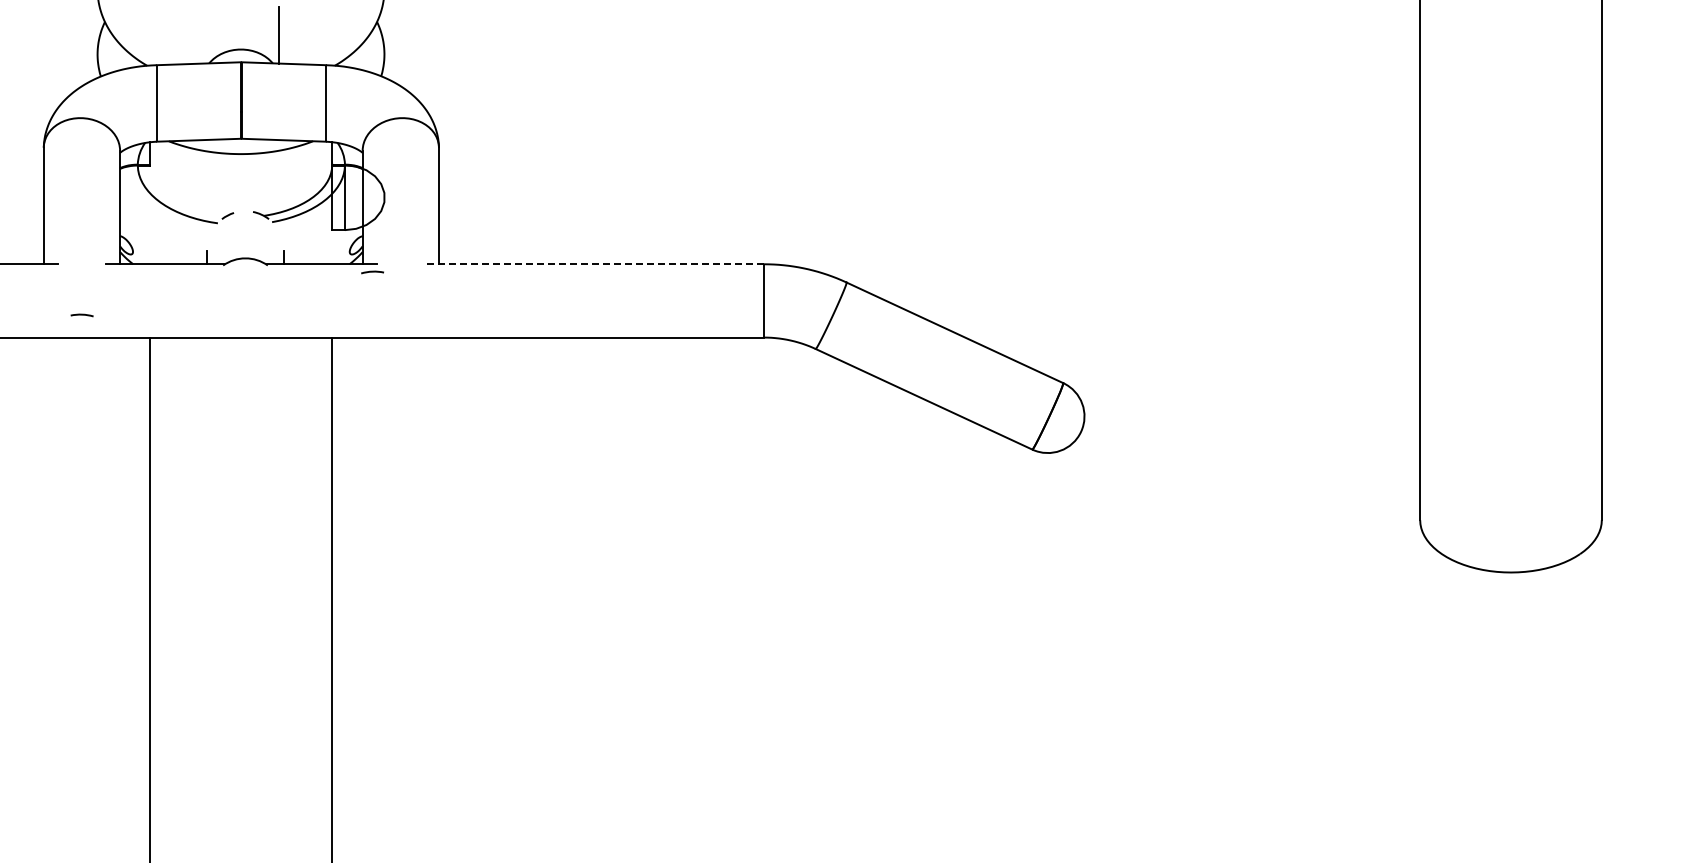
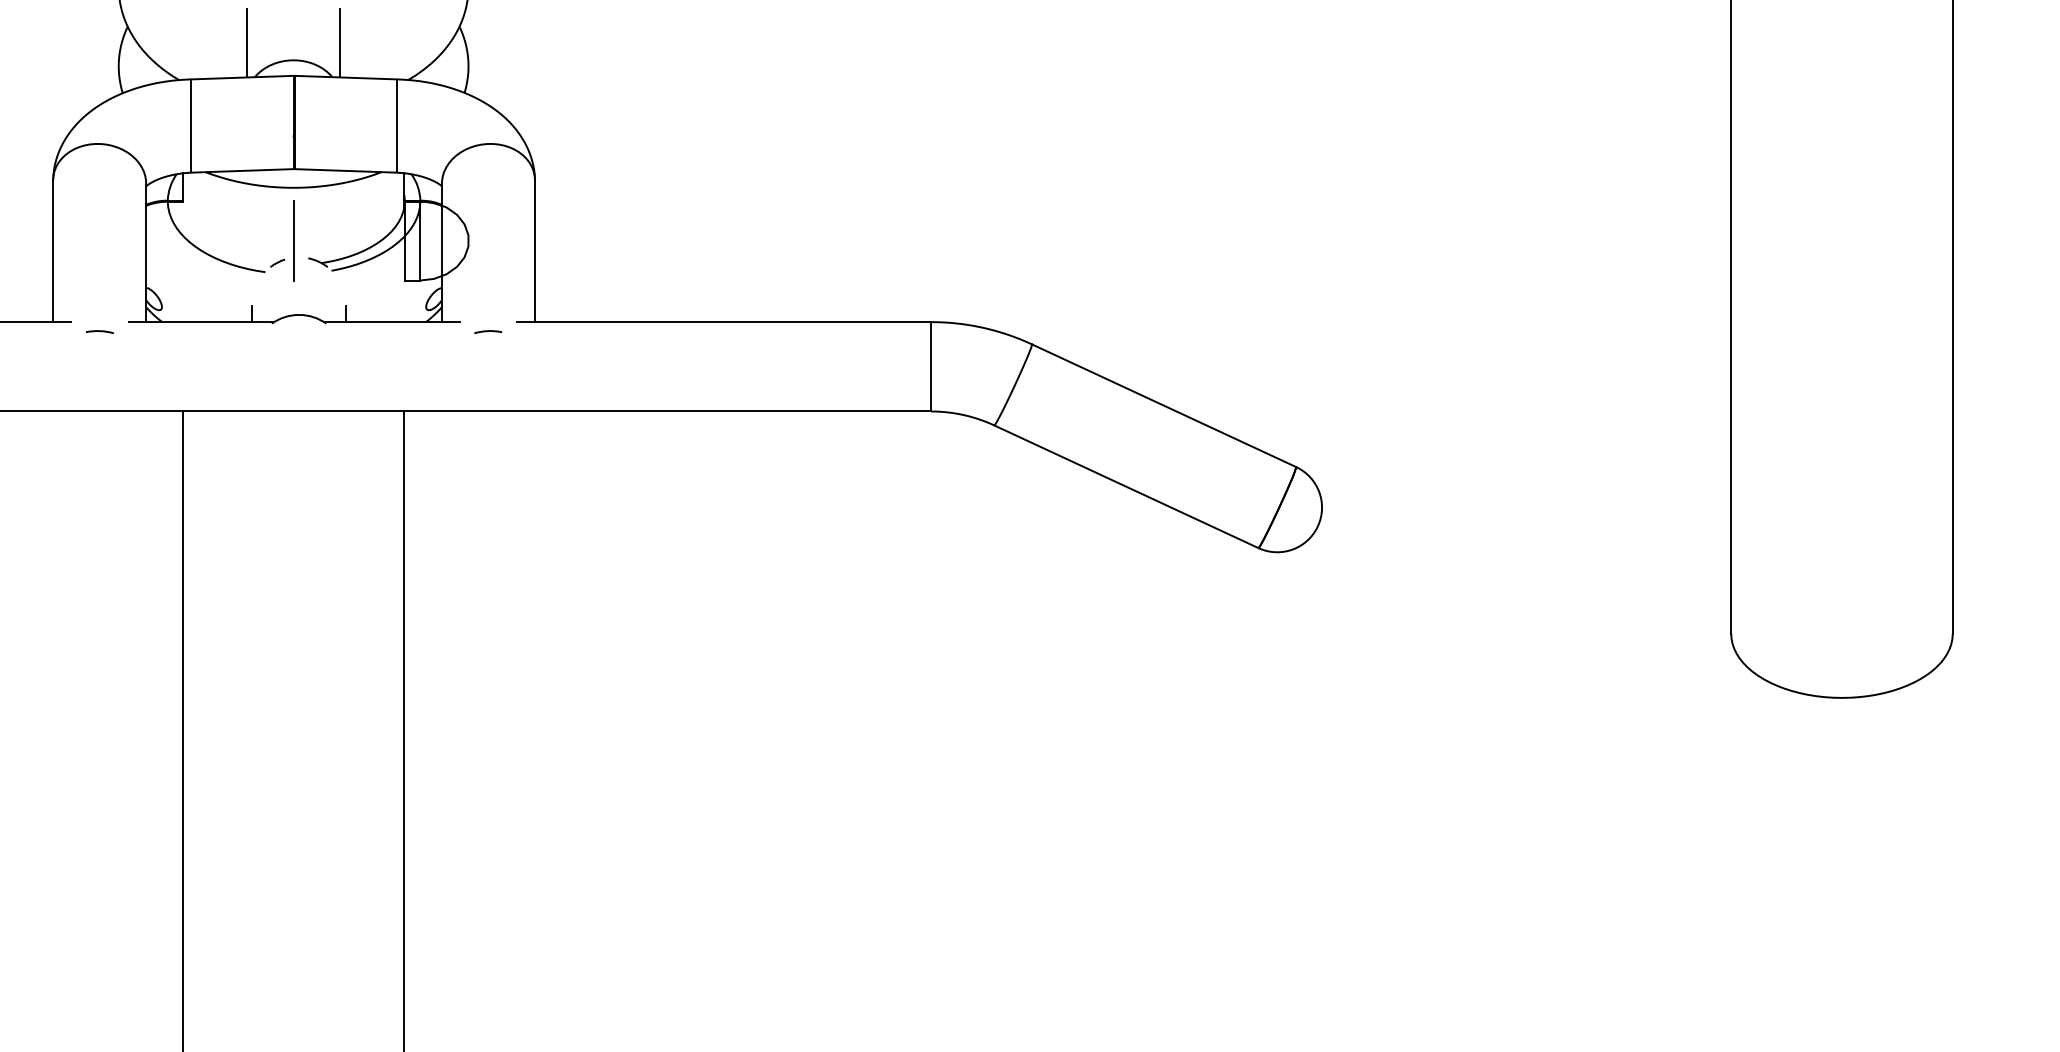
line: (202, 35) -> (246, 43), added
line: (241, 197) -> (294, 240), added
line: (594, 264) -> (724, 322), dashed -> solid
arc: (372, 272) -> (488, 332), moved
arc: (81, 315) -> (99, 332), moved

